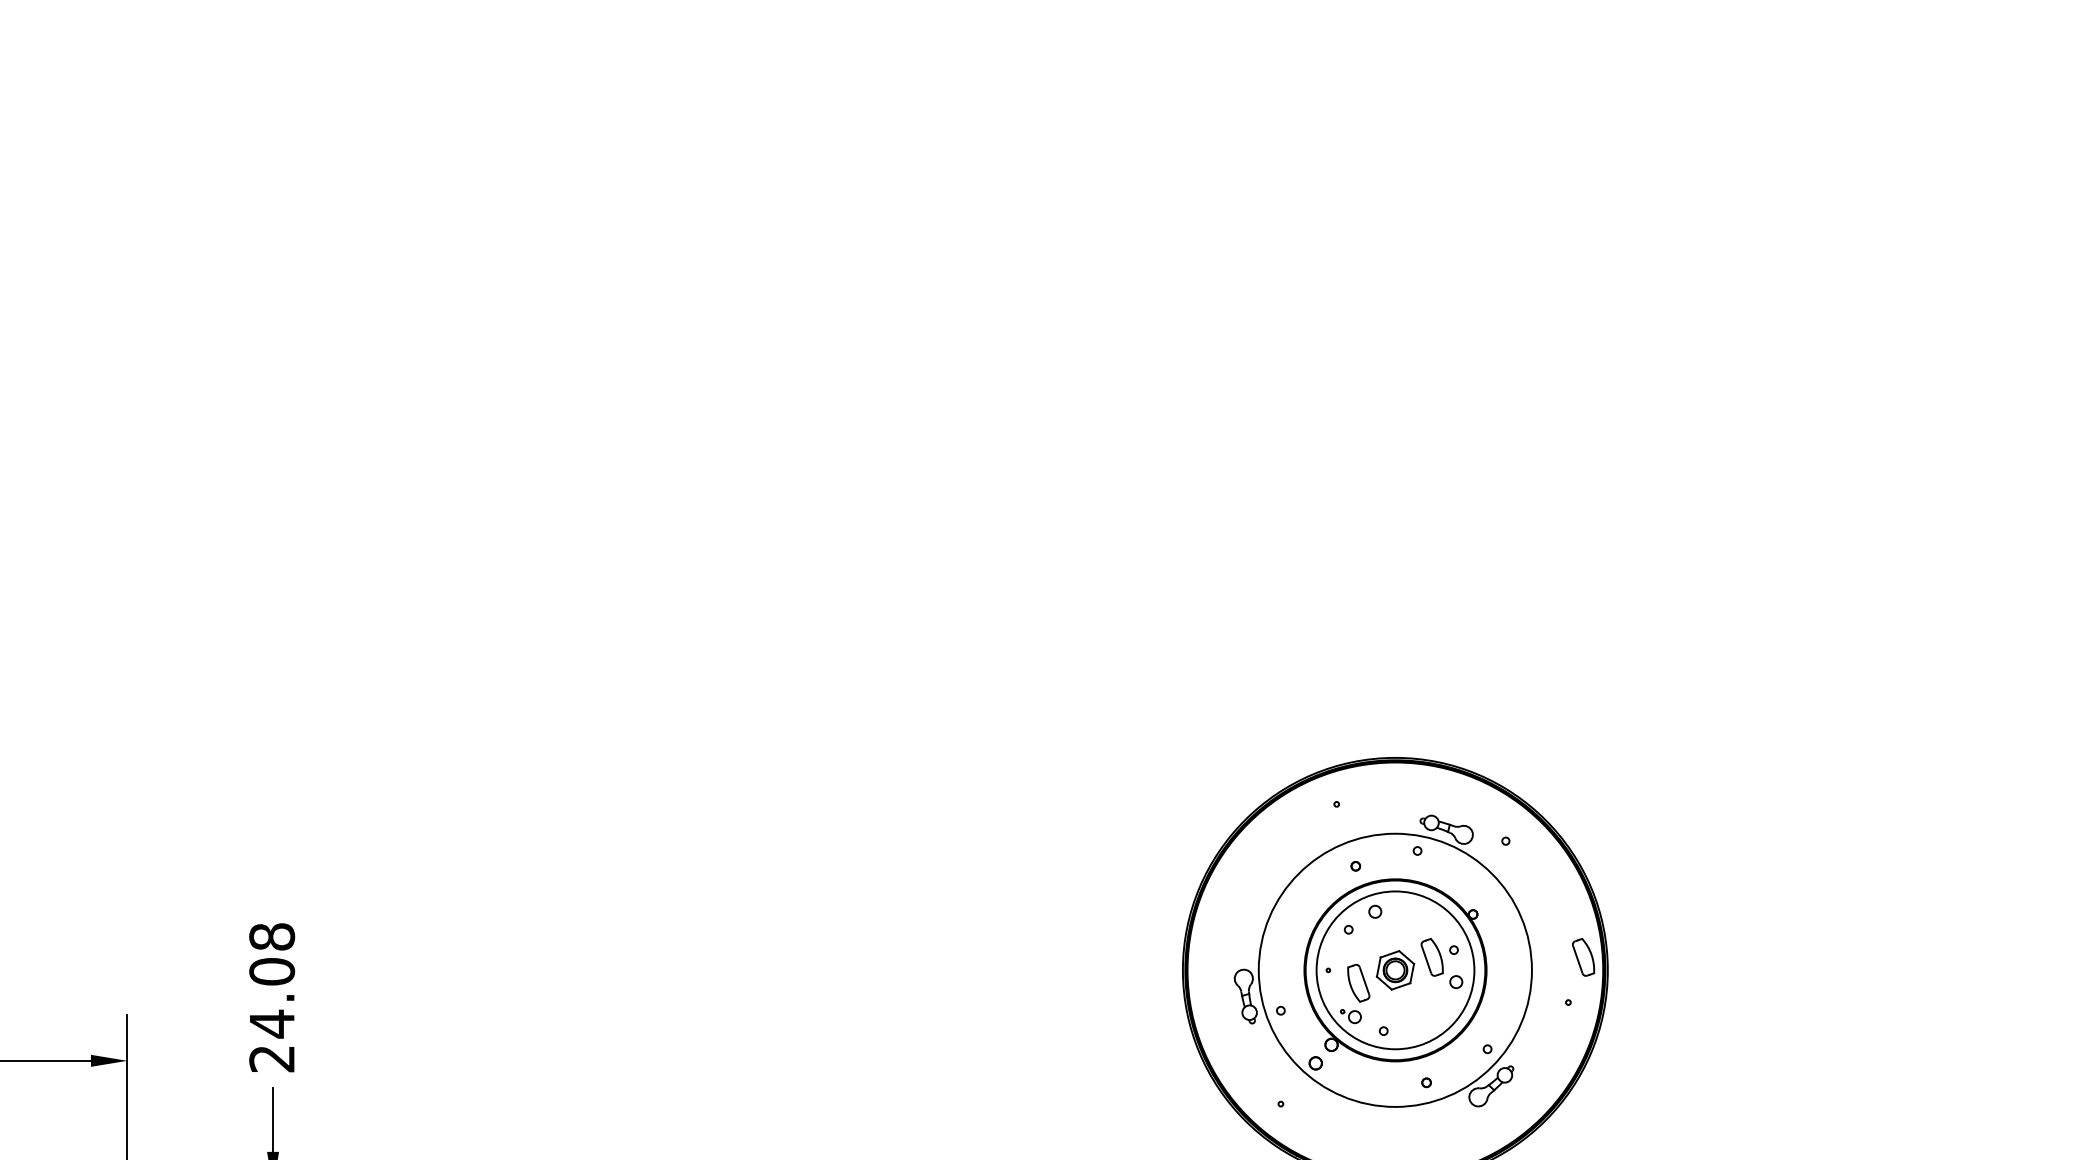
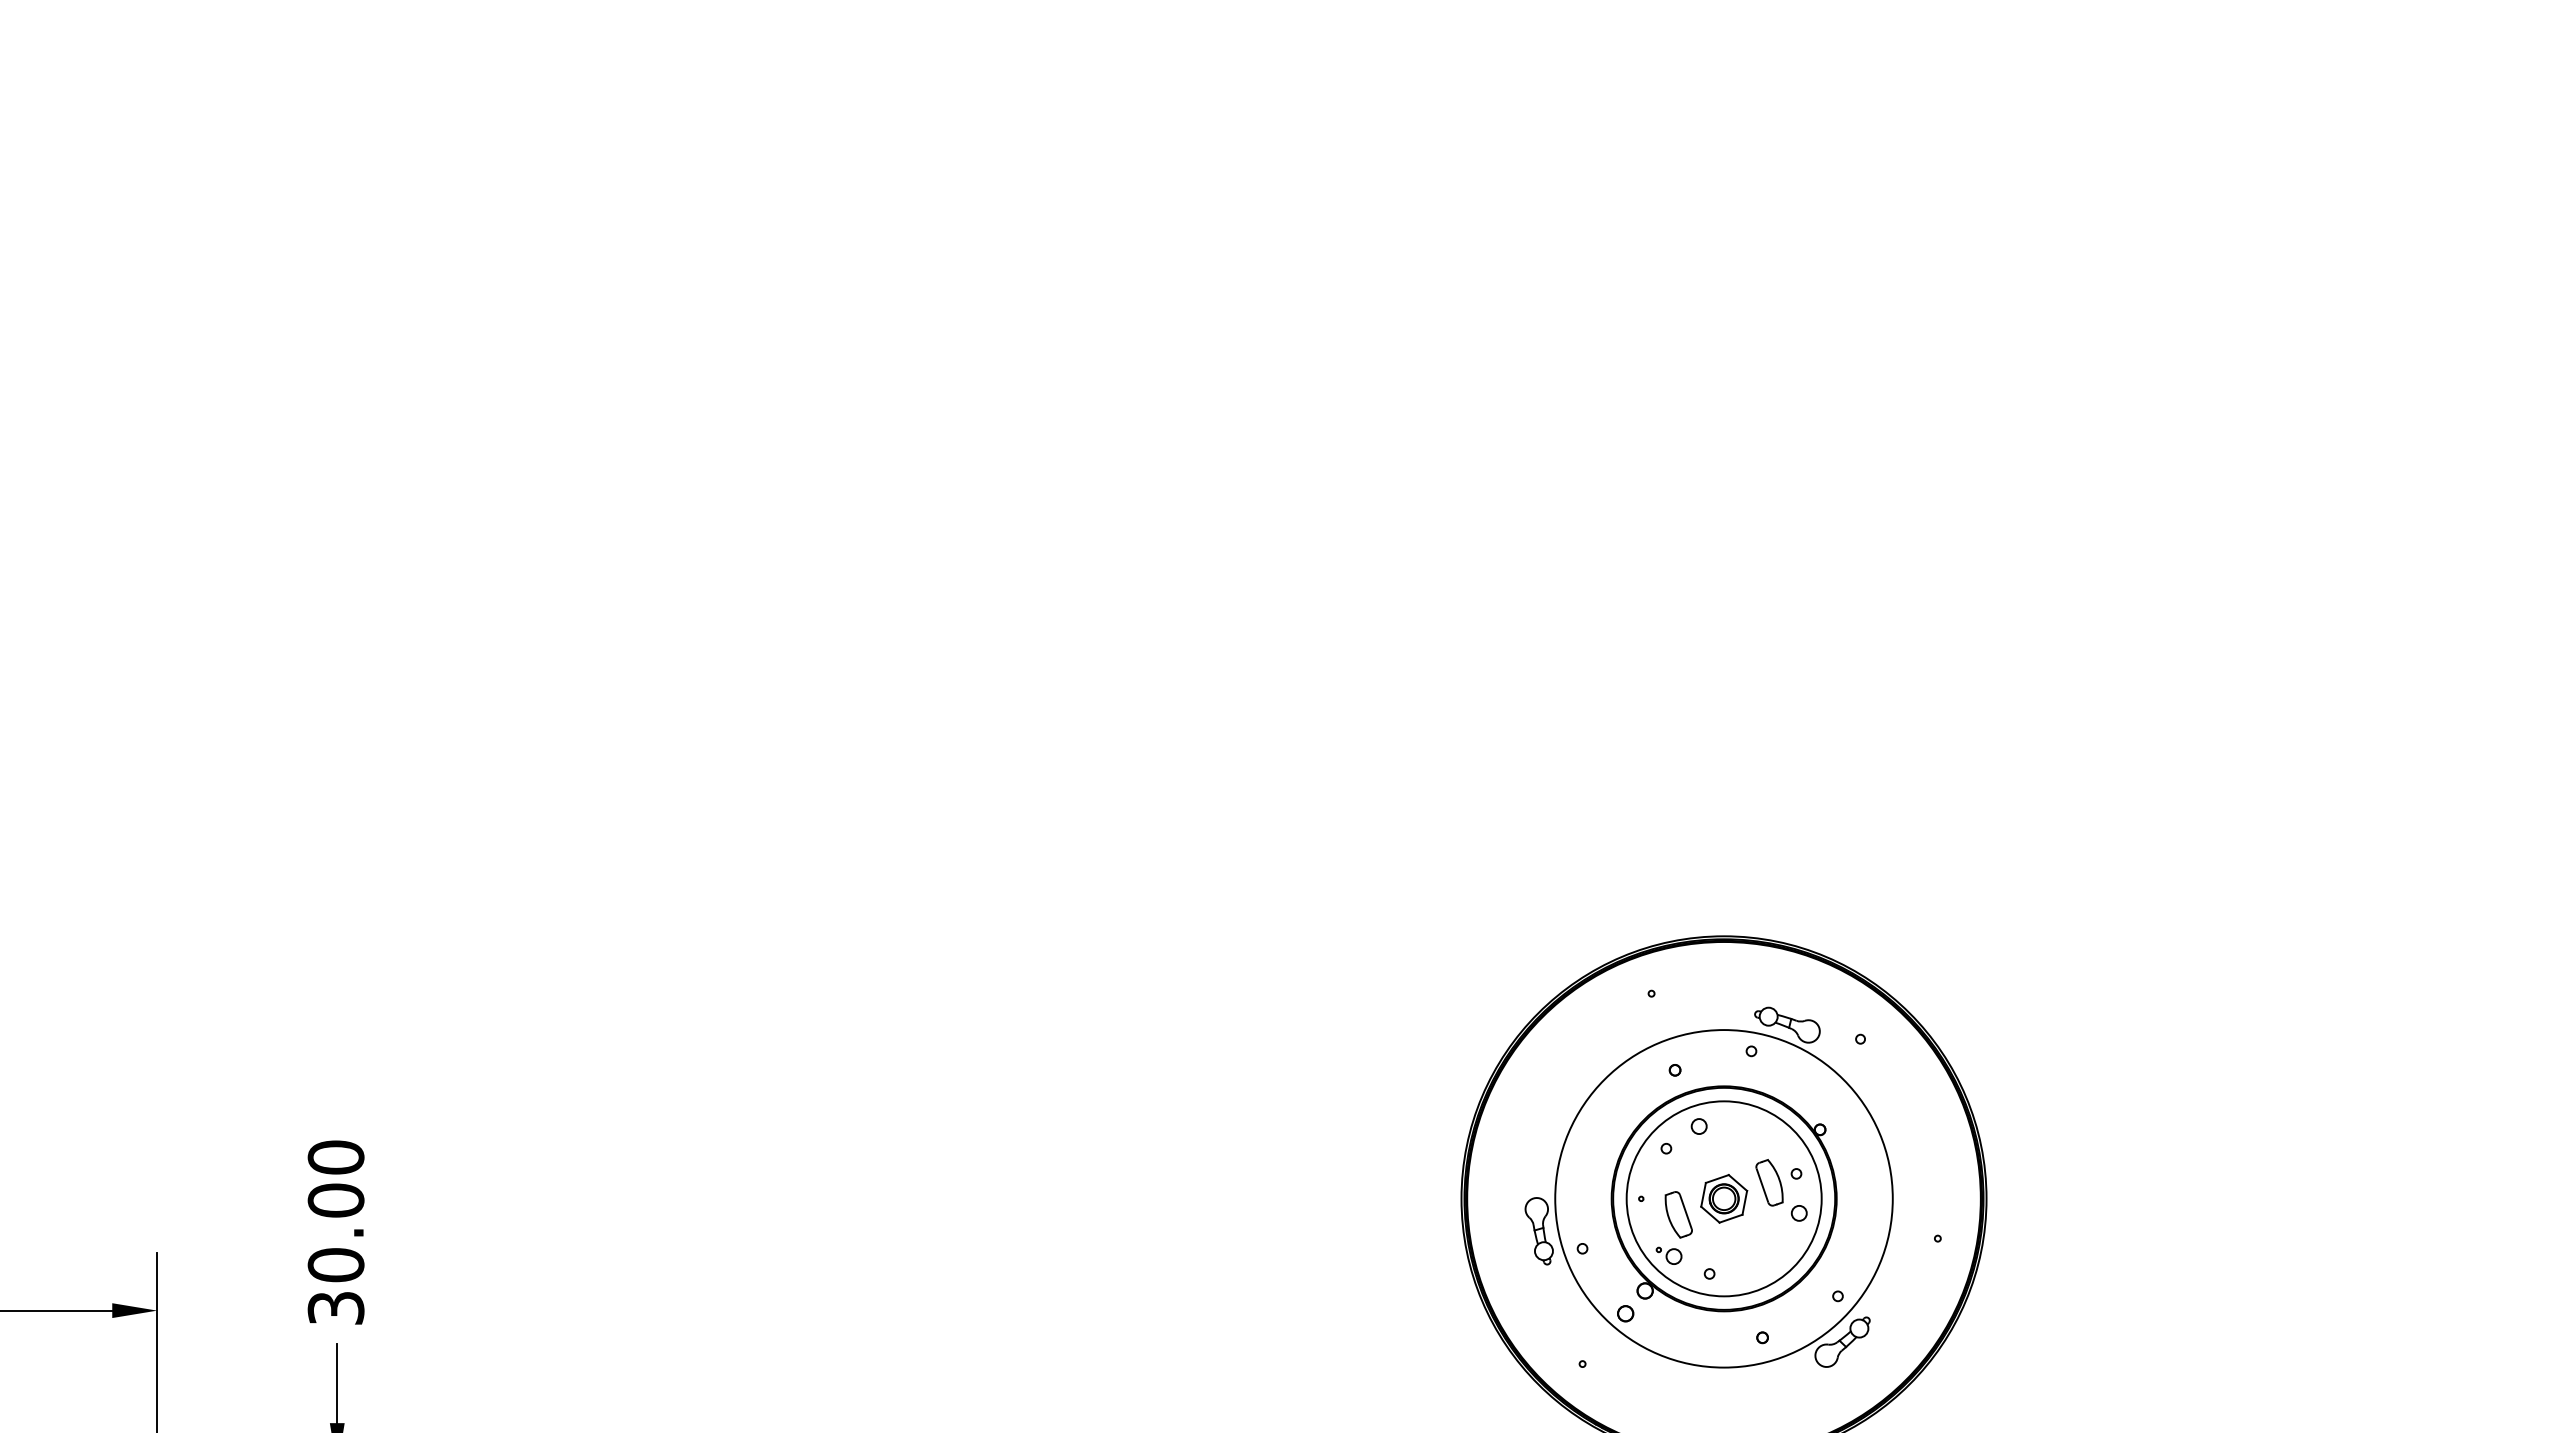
part: (1583, 957) -> (1956, 1182), removed
text: (271, 997) -> (335, 1232), 24.08 -> 30.00

